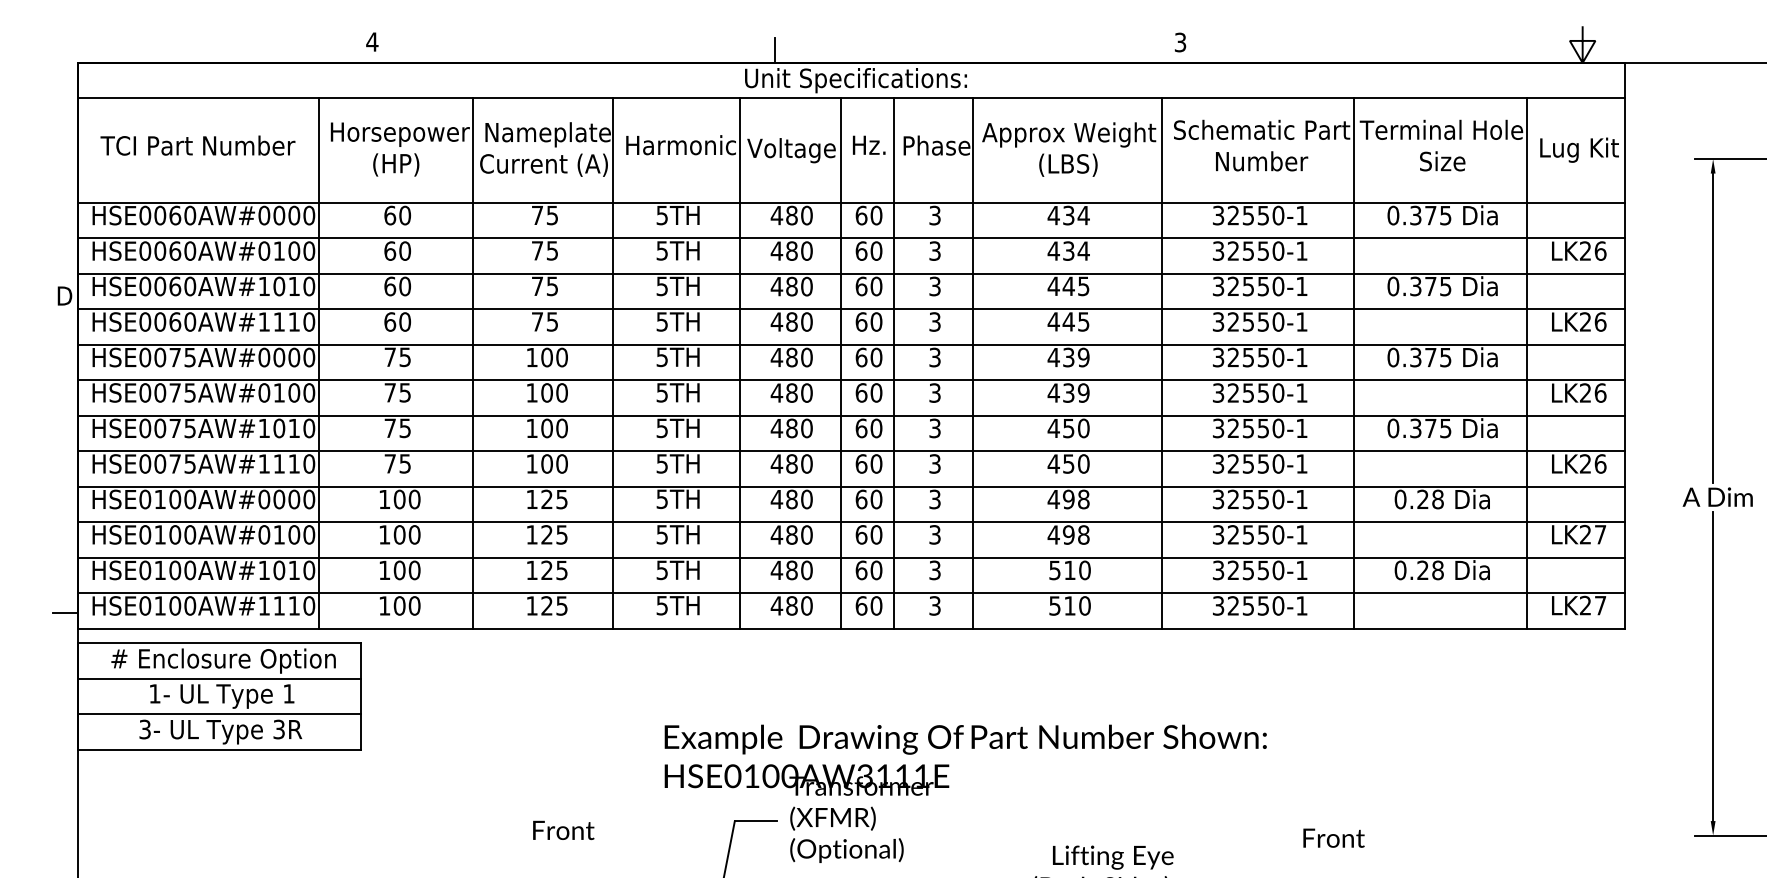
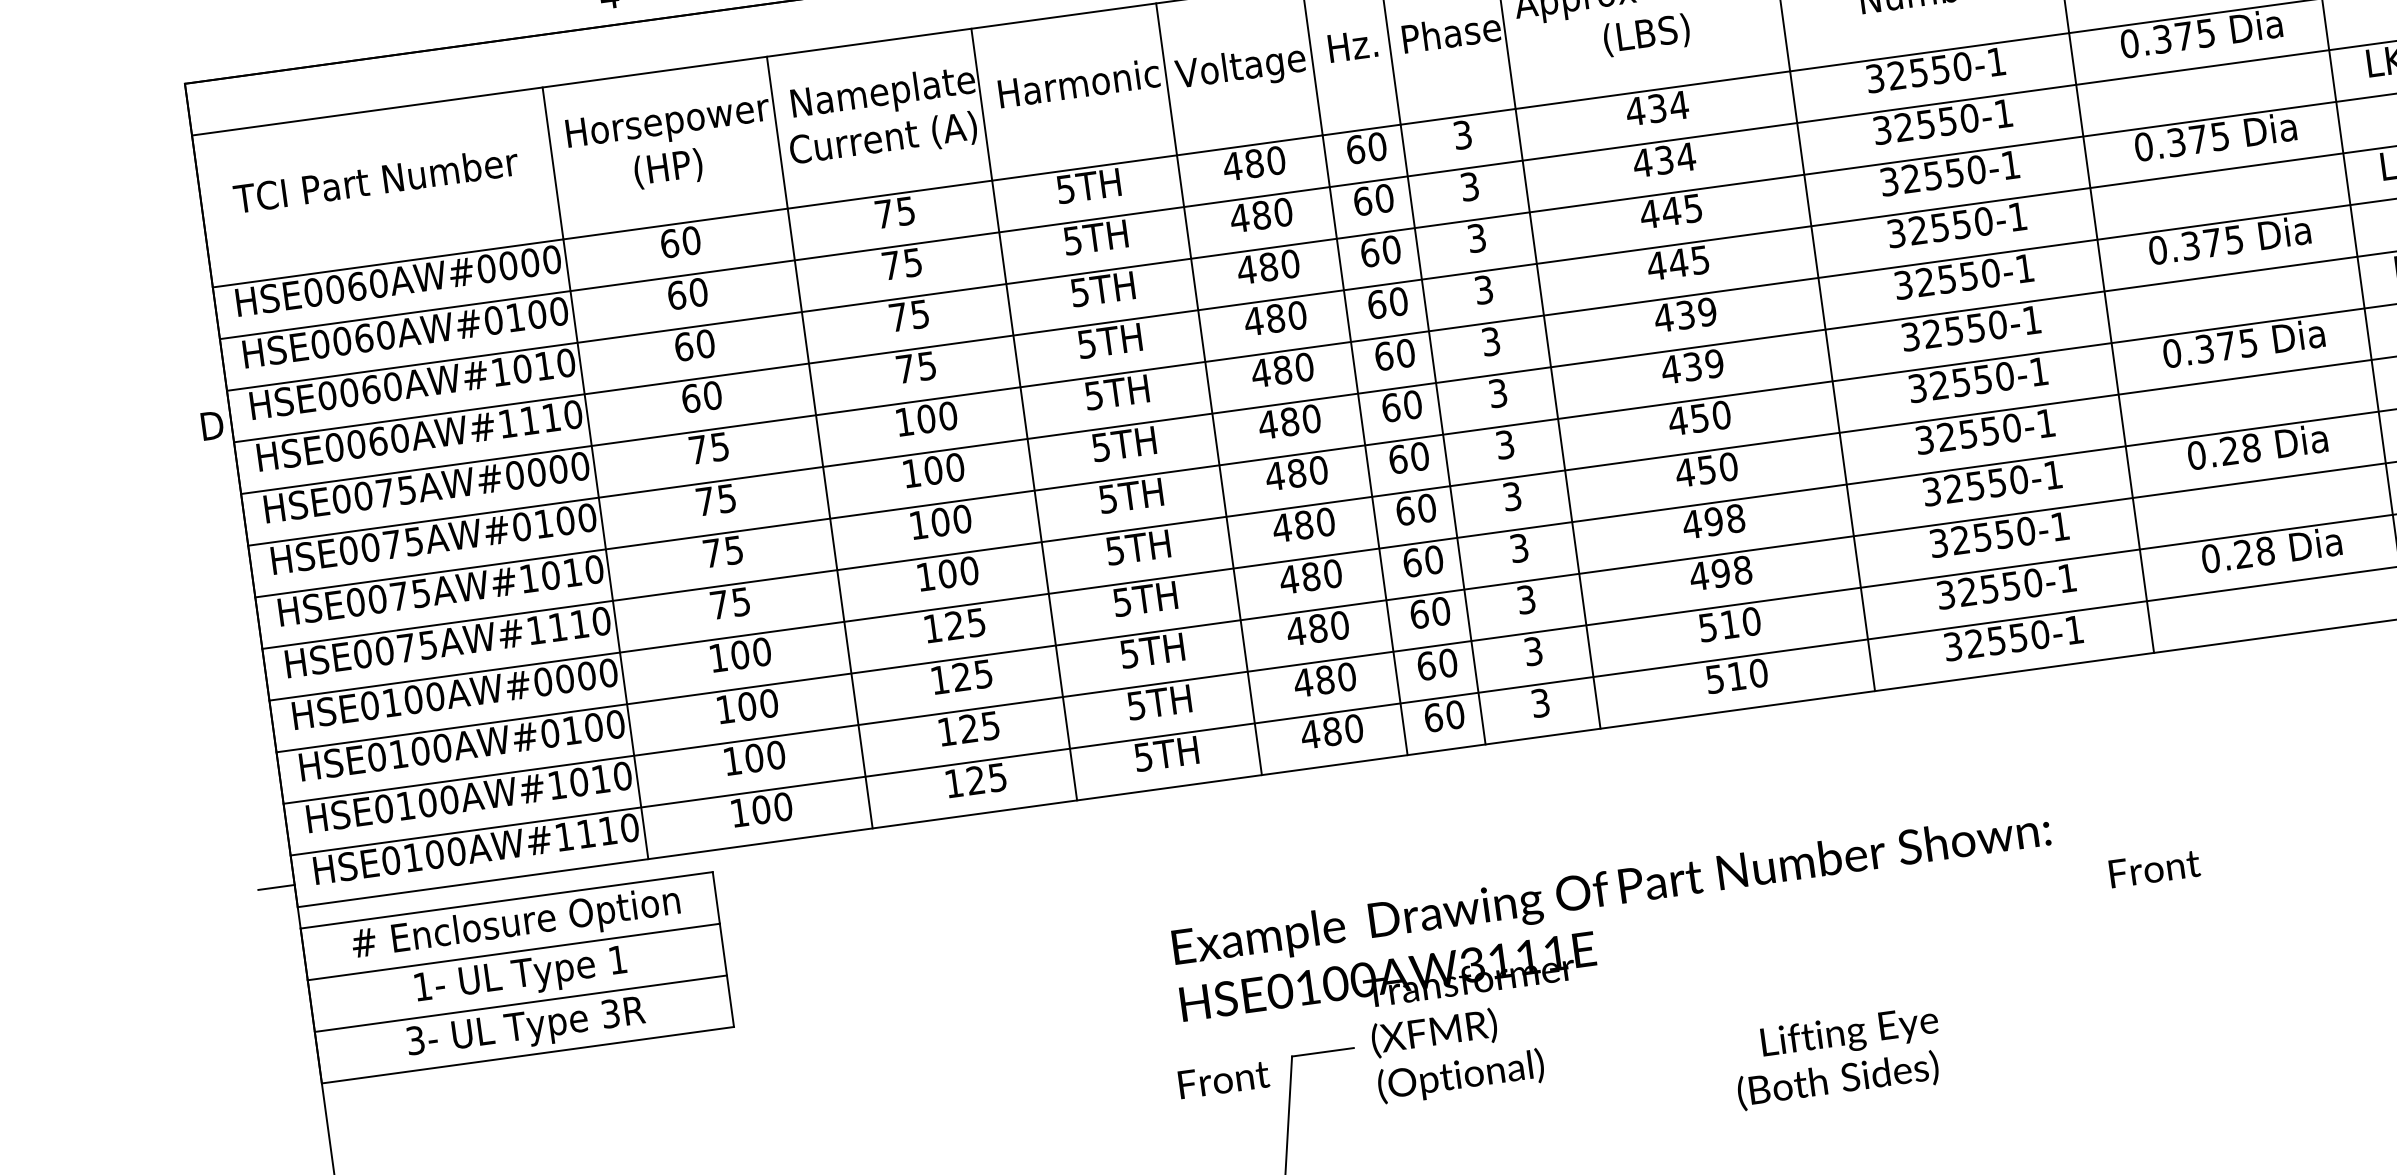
text: (563, 830) -> (1223, 1079), moved
text: (1333, 837) -> (2153, 867), moved

